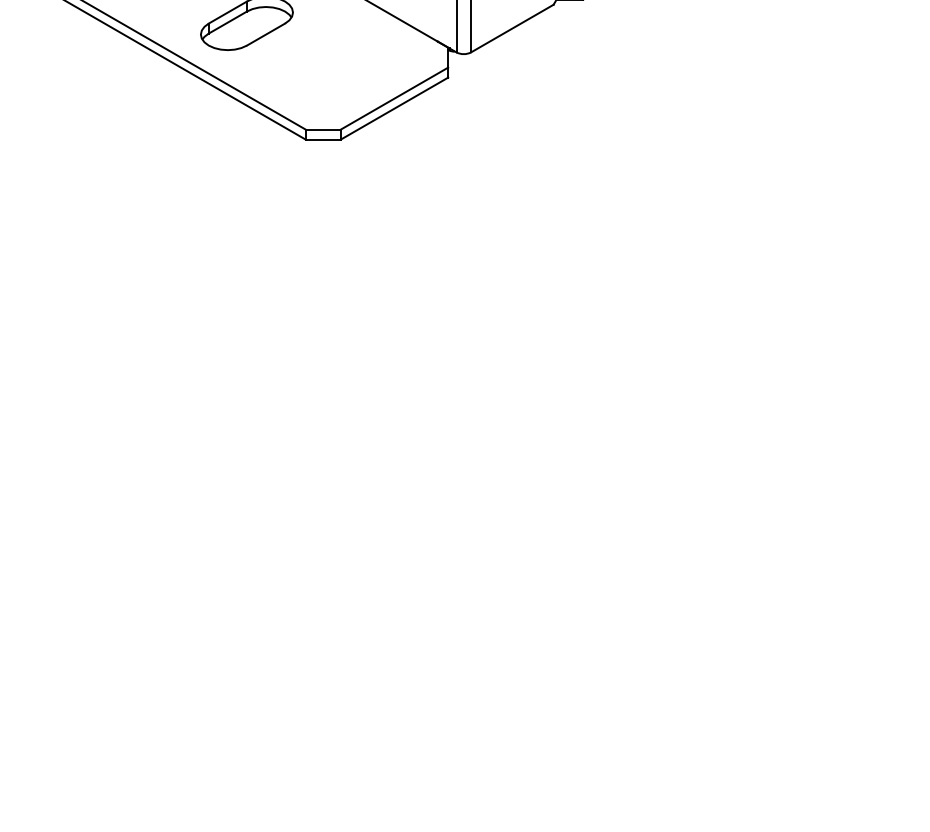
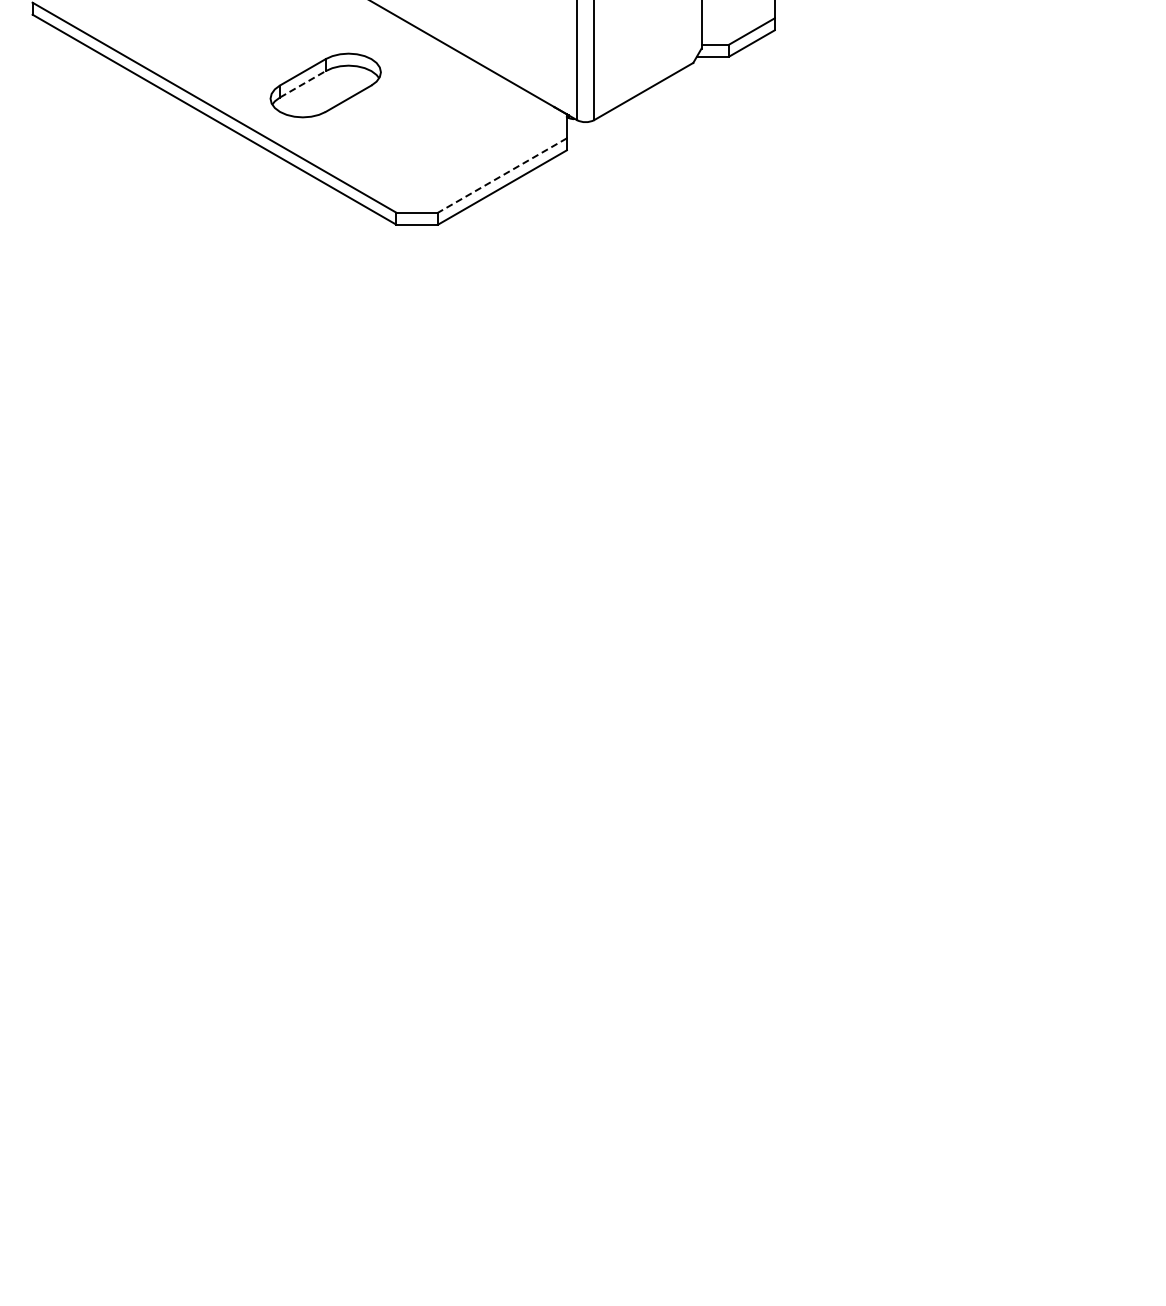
line: (228, 22) -> (303, 84), solid -> dashed
line: (394, 98) -> (502, 175), solid -> dashed

